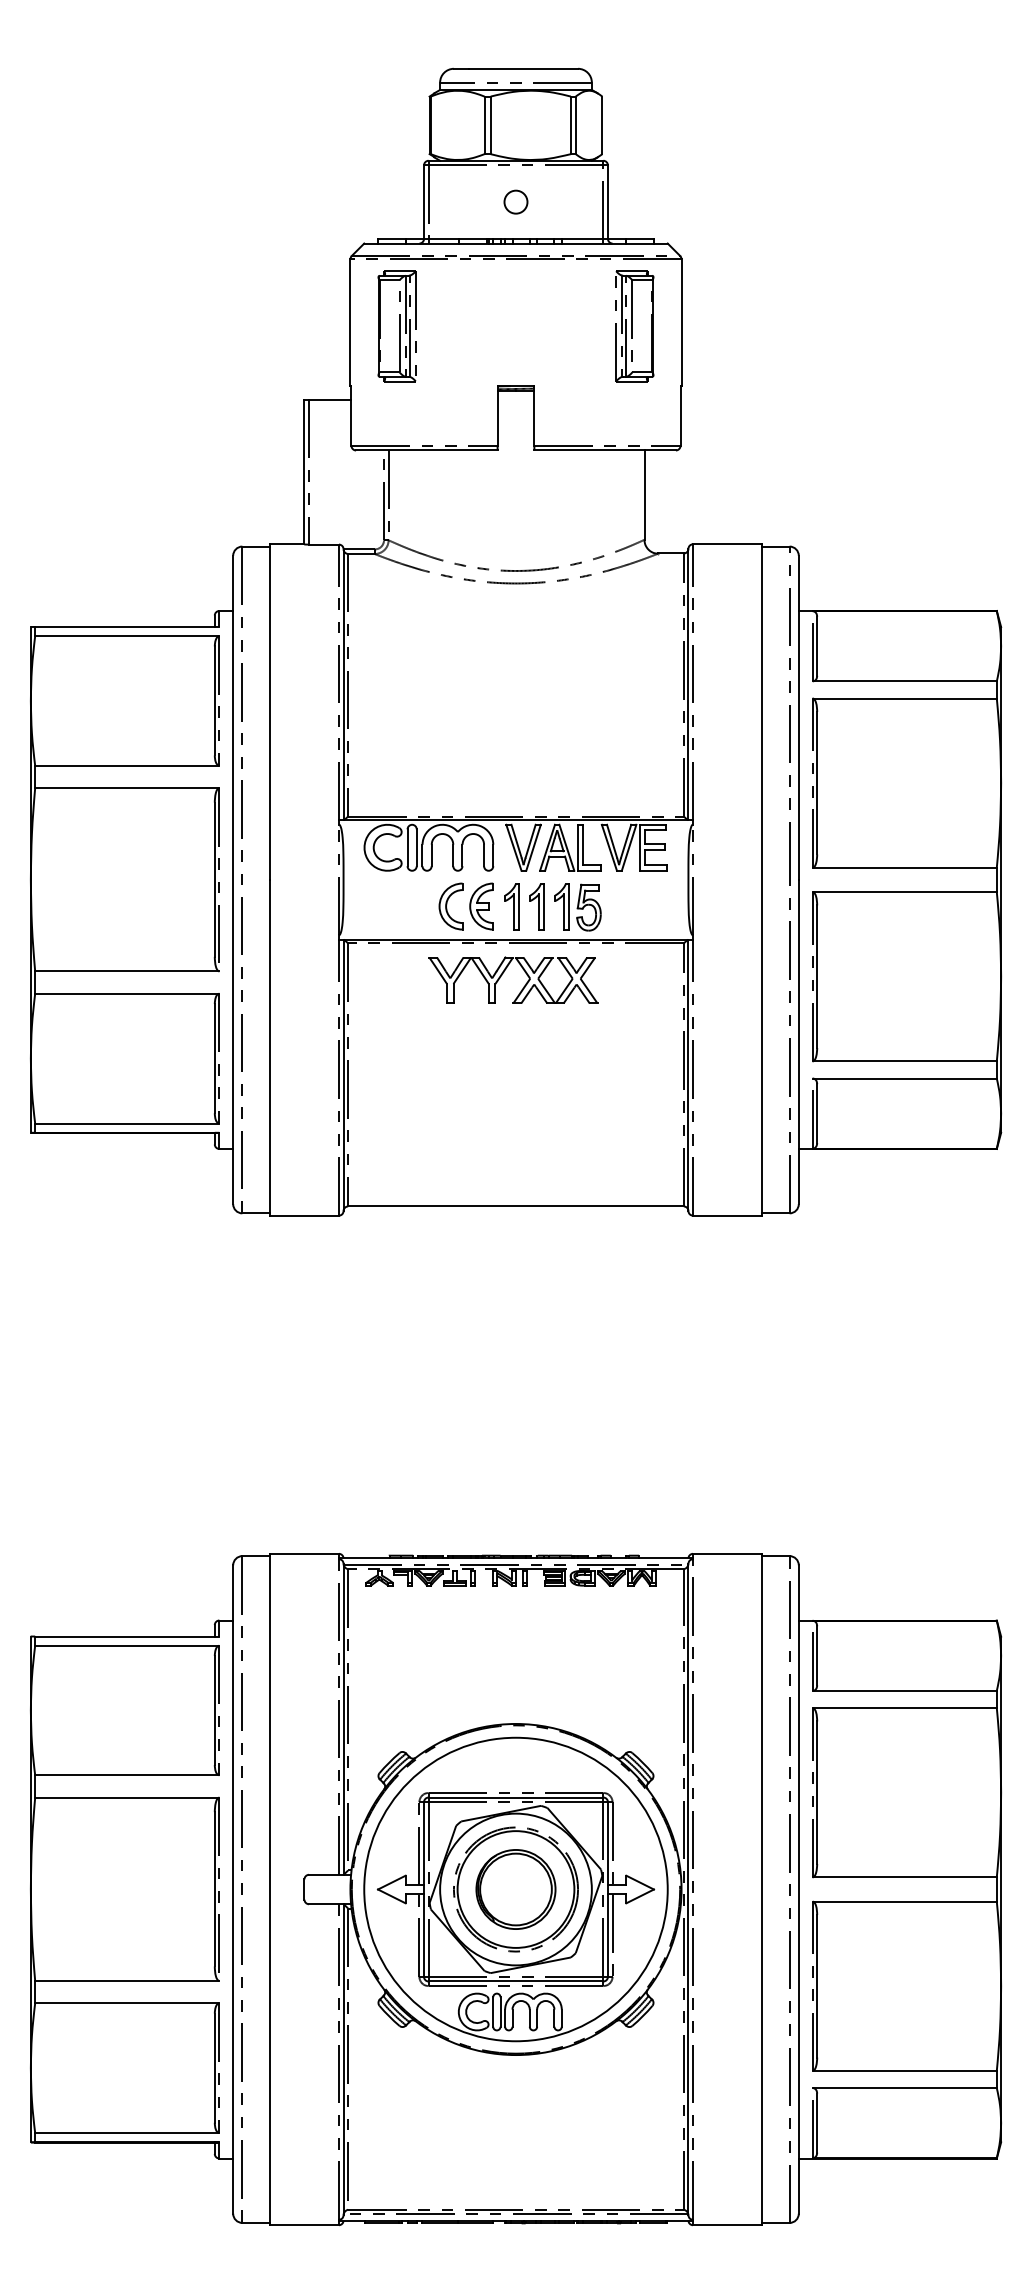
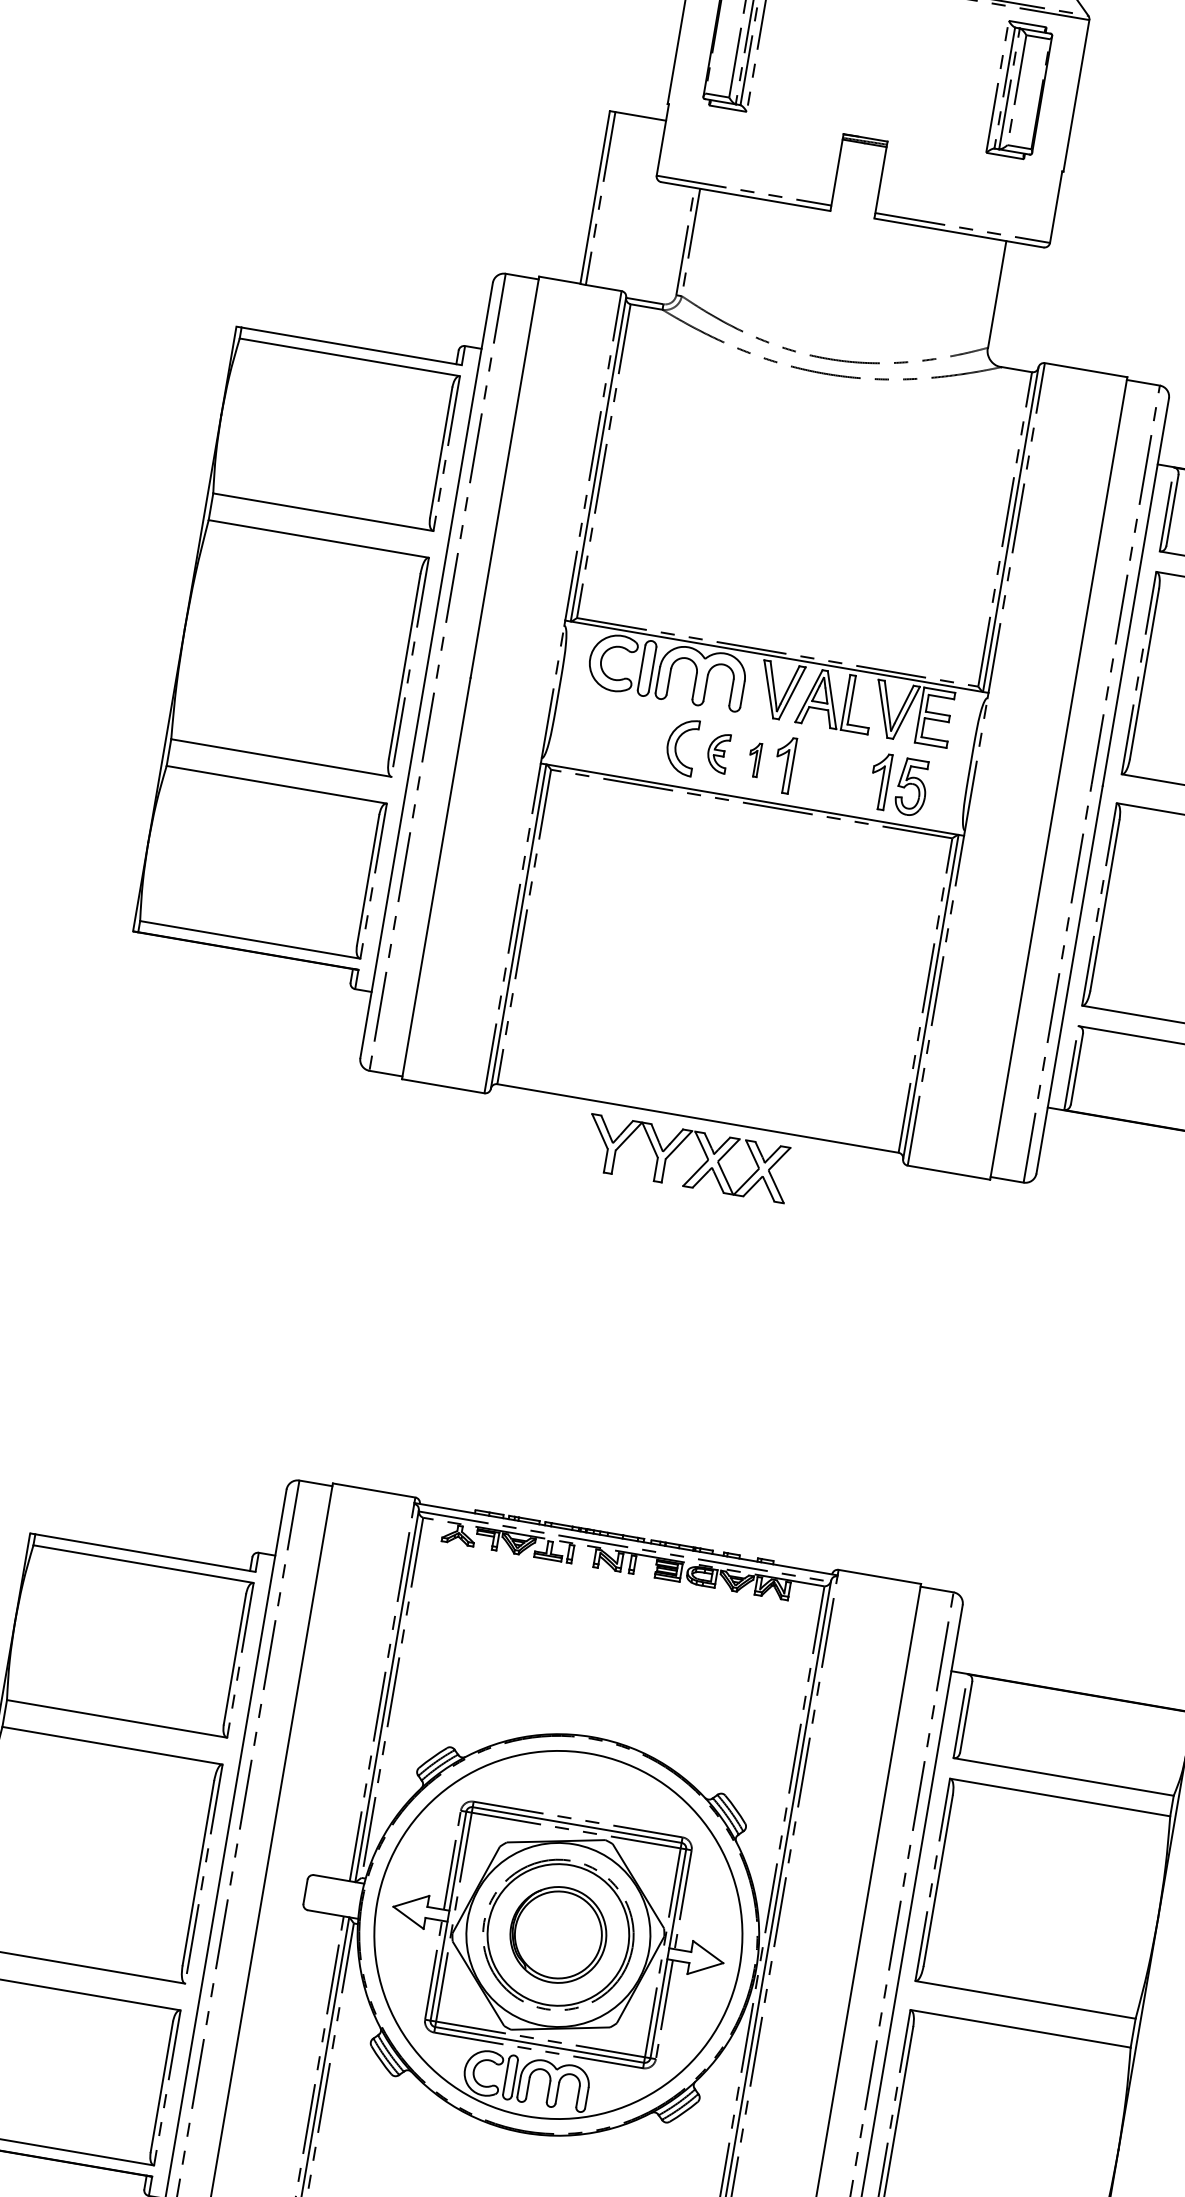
part: (481, 906) -> (718, 752), size x0.7
part: (511, 906) -> (753, 758), size x0.6
part: (577, 907) -> (898, 784), moved
part: (504, 972) -> (678, 1147), moved

